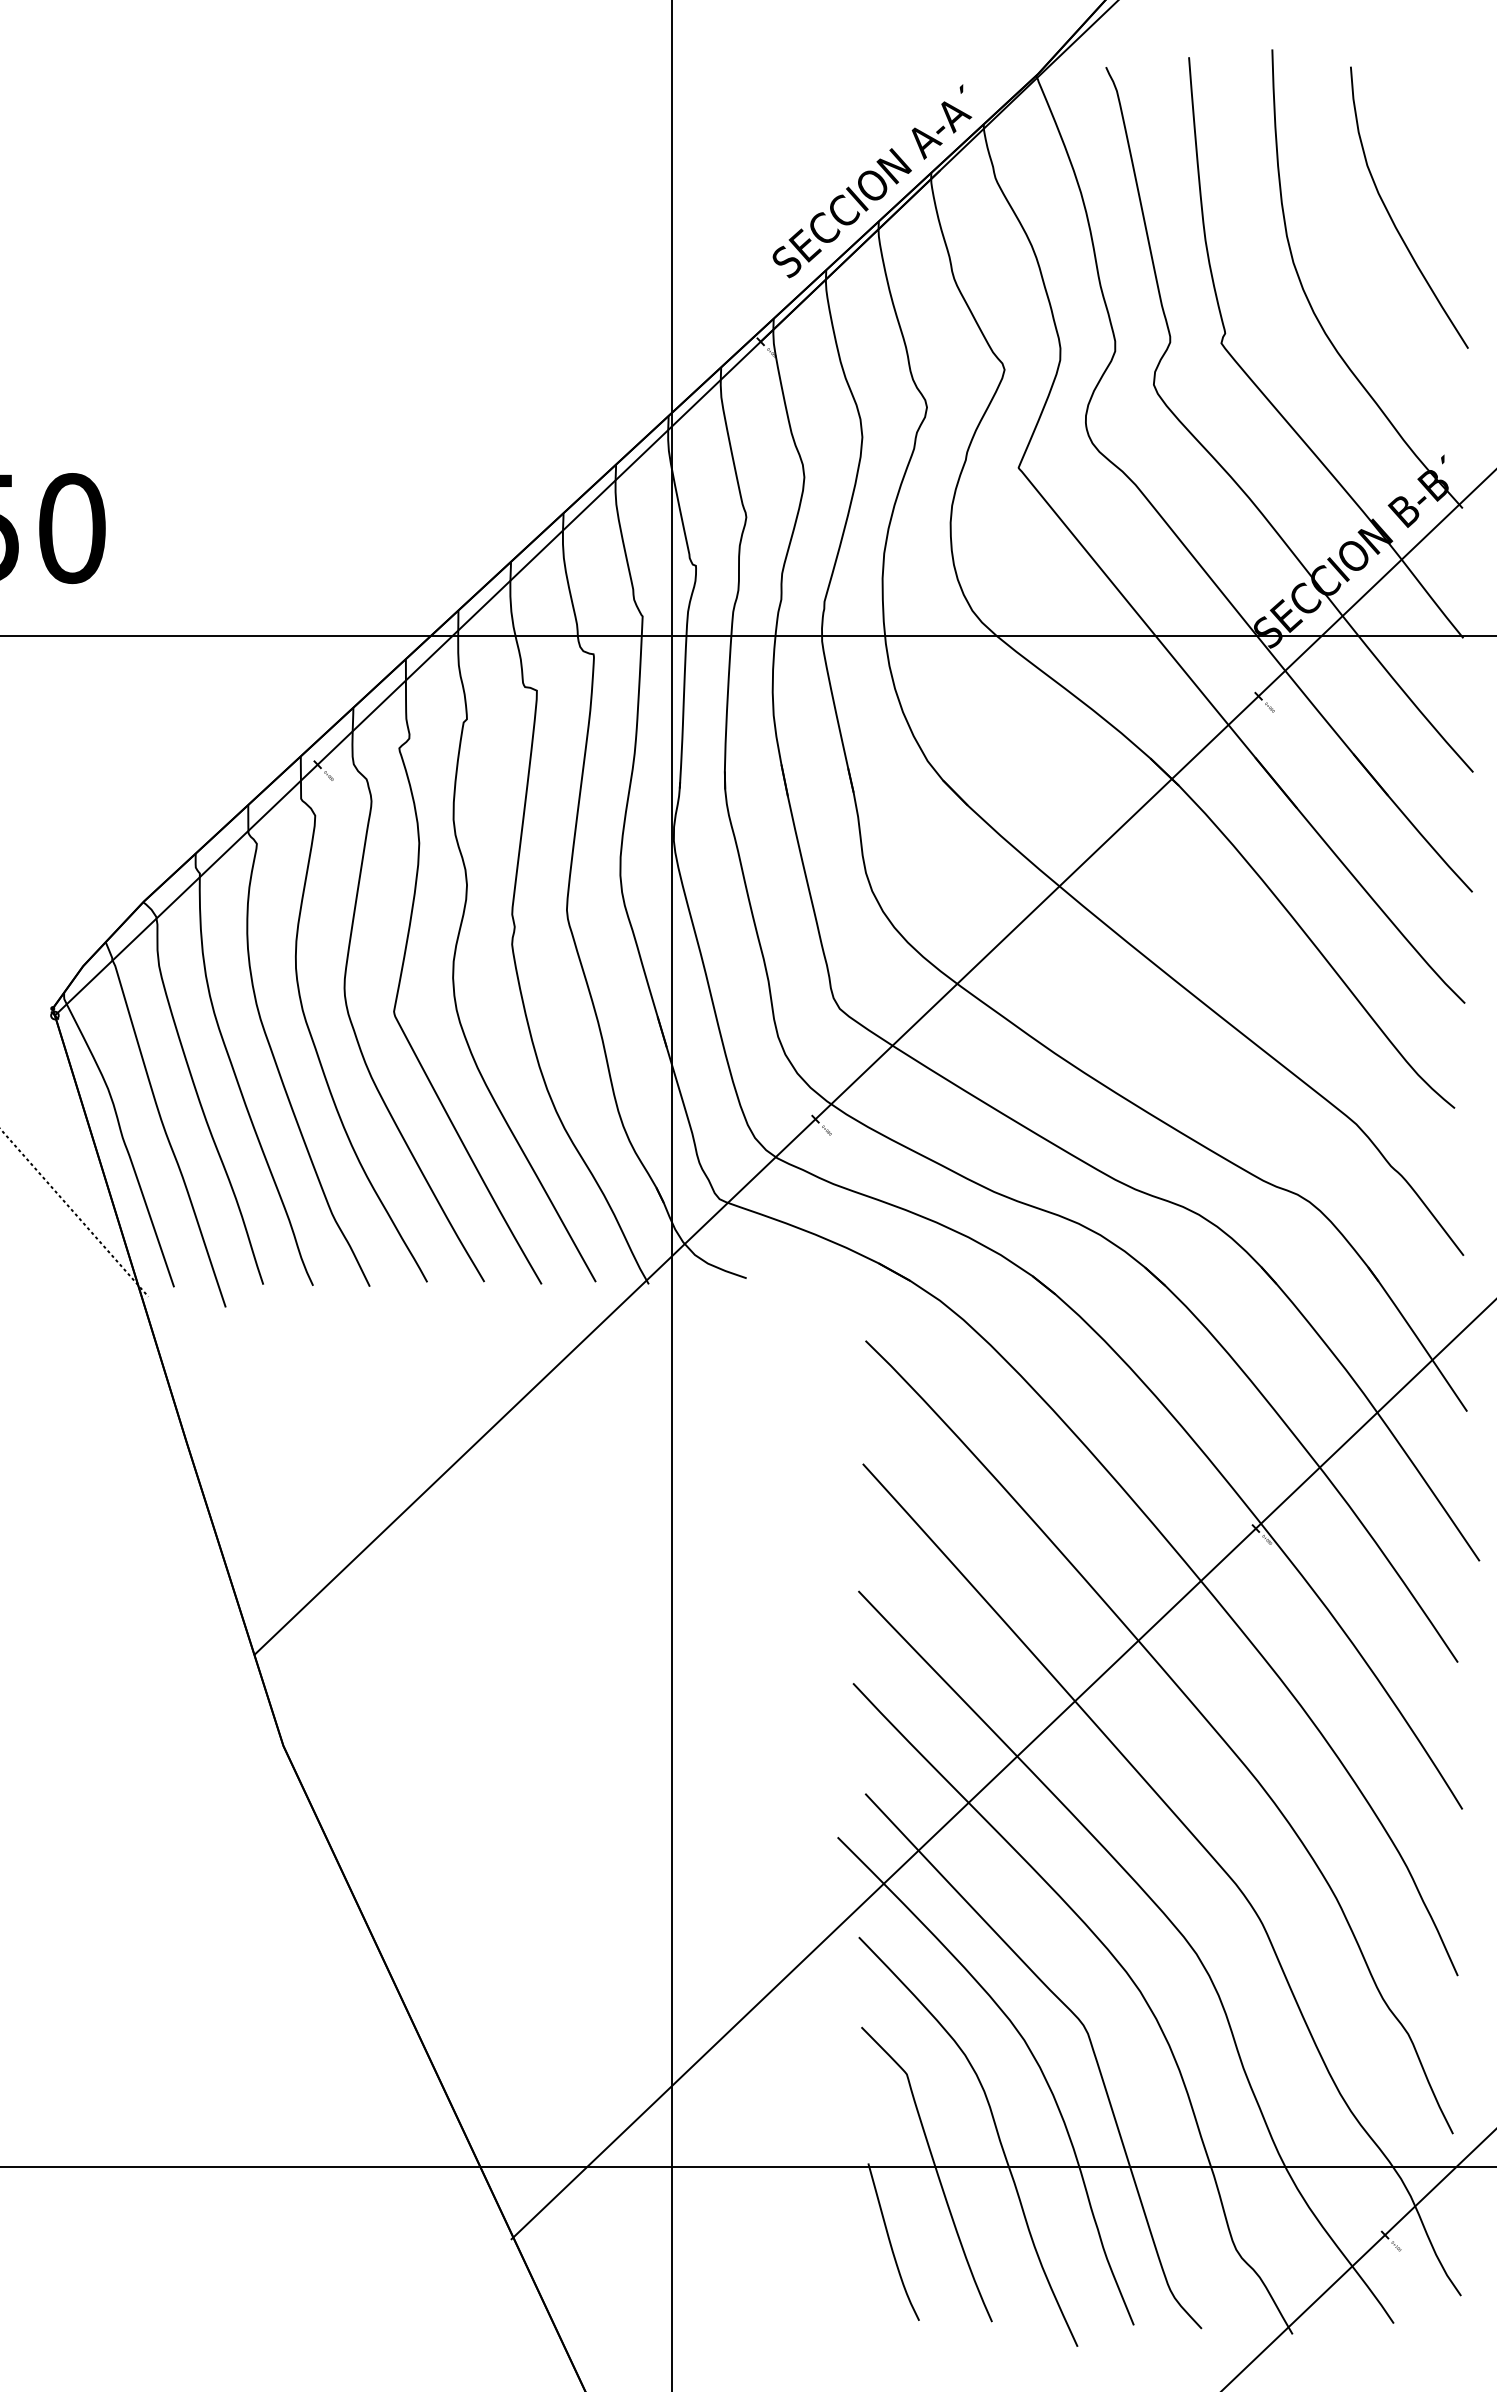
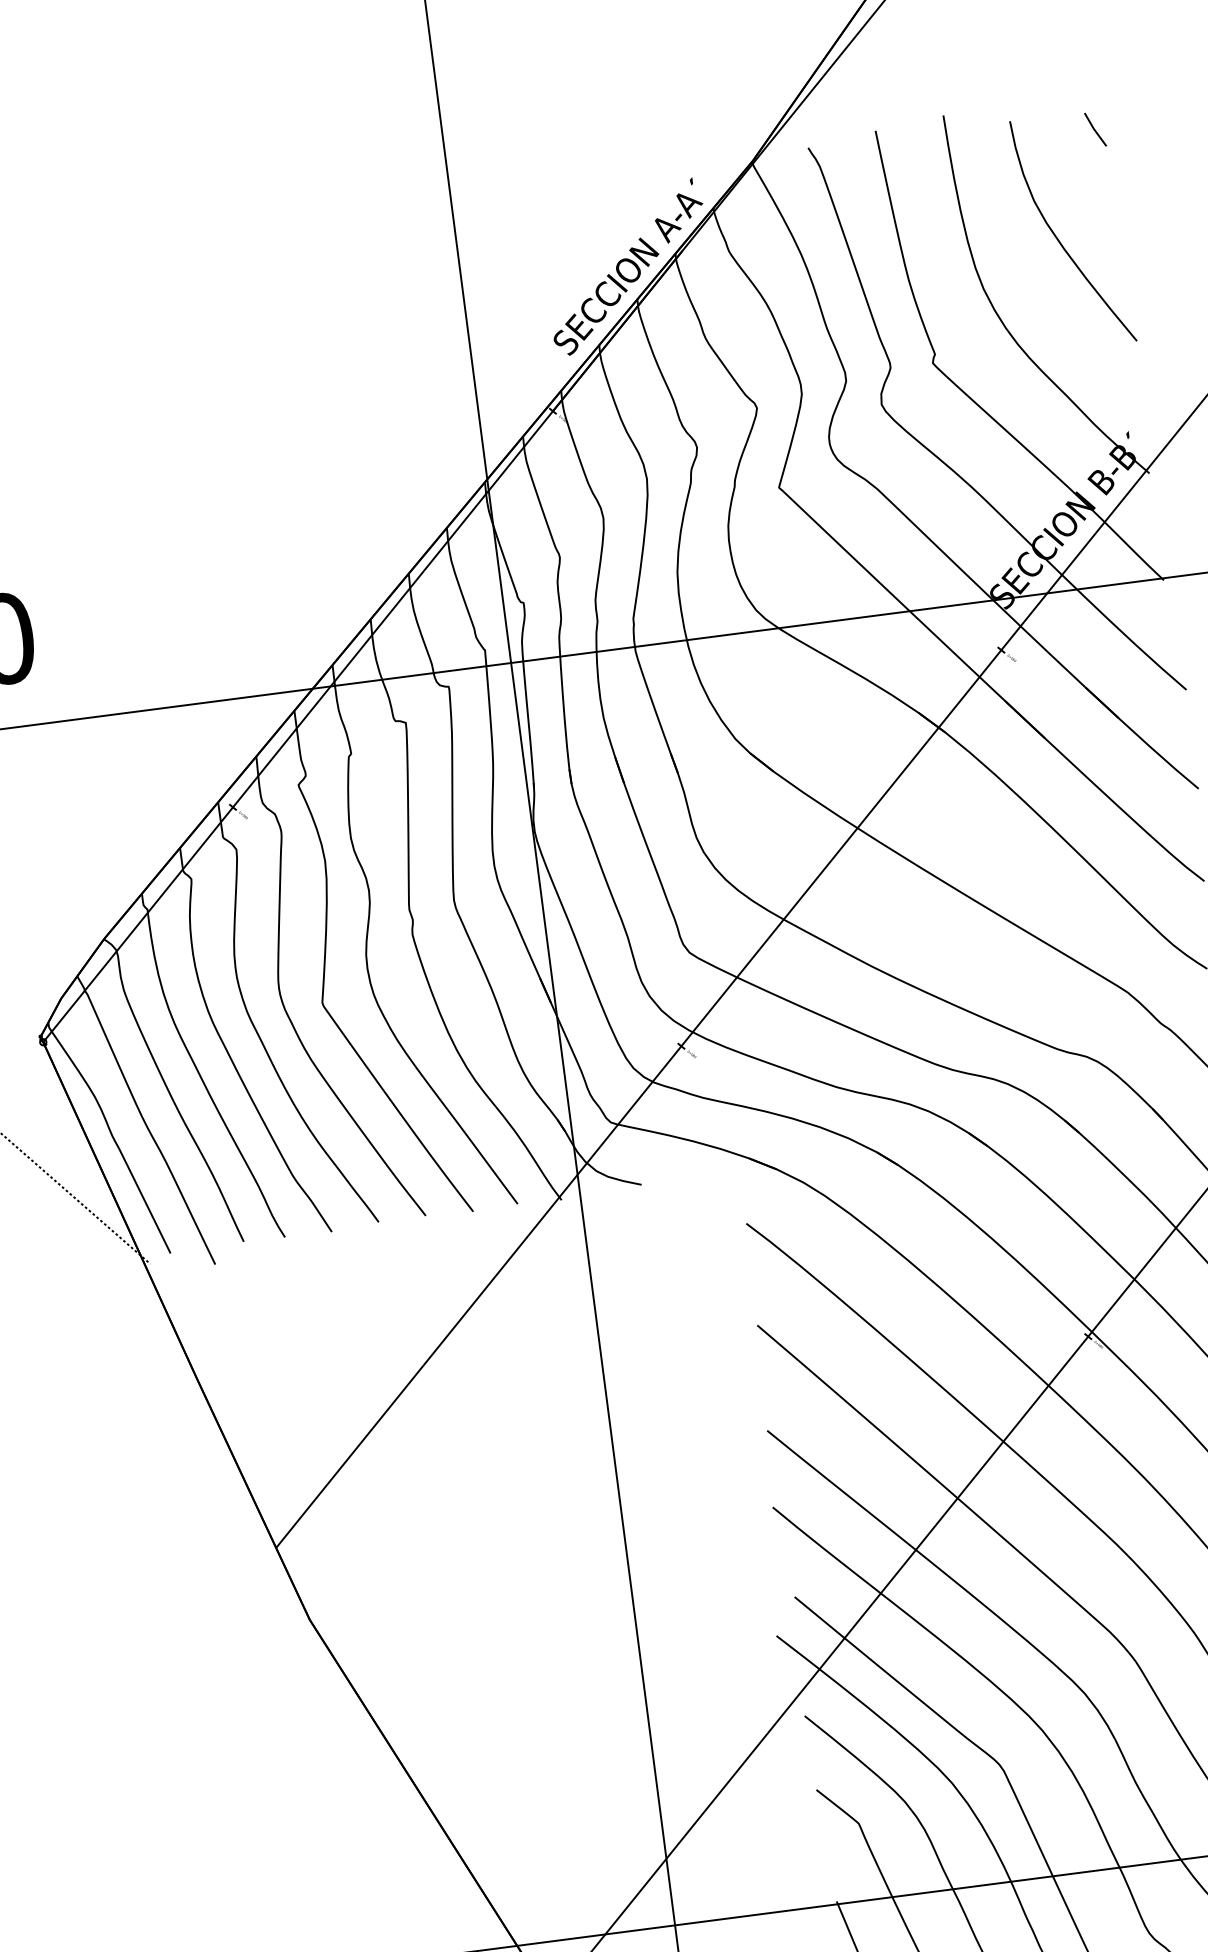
line: (1451, 89) -> (1095, 129), added

